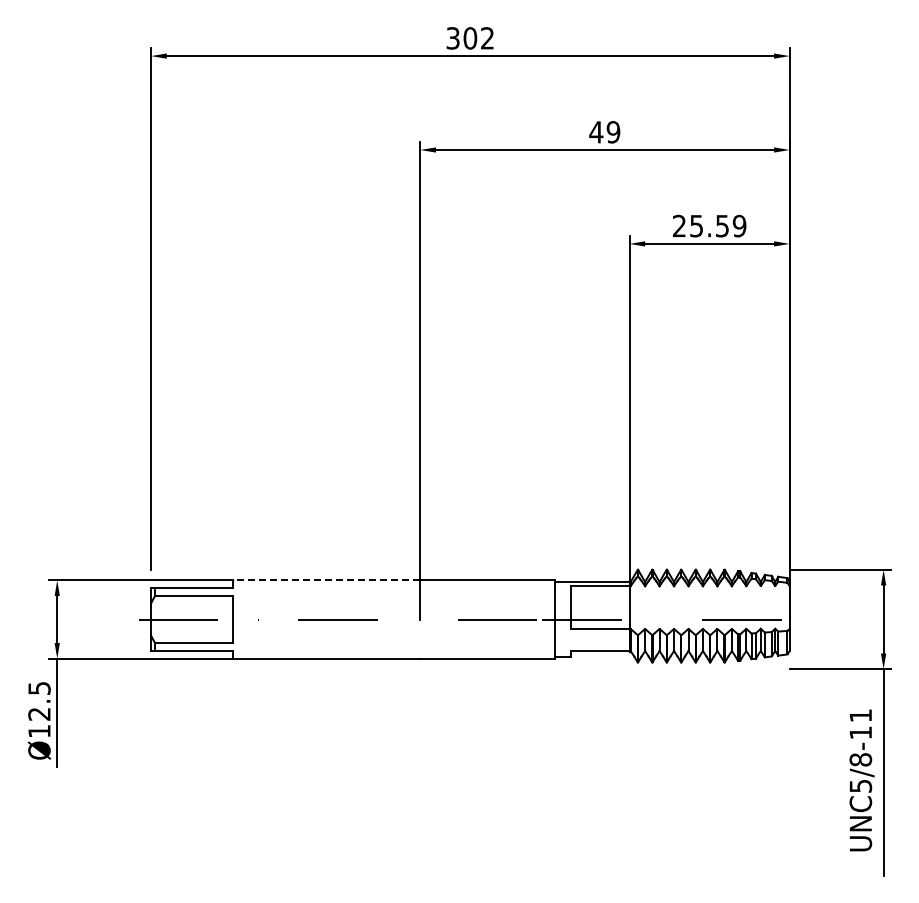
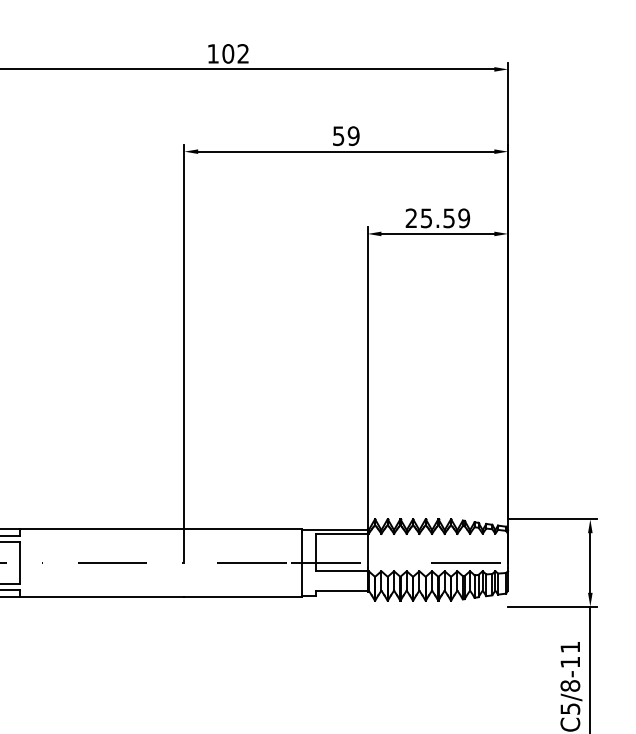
text: (452, 38) -> (212, 53), 302 -> 102
text: (596, 132) -> (338, 136), 49 -> 59
line: (326, 580) -> (102, 528), dashed -> solid

